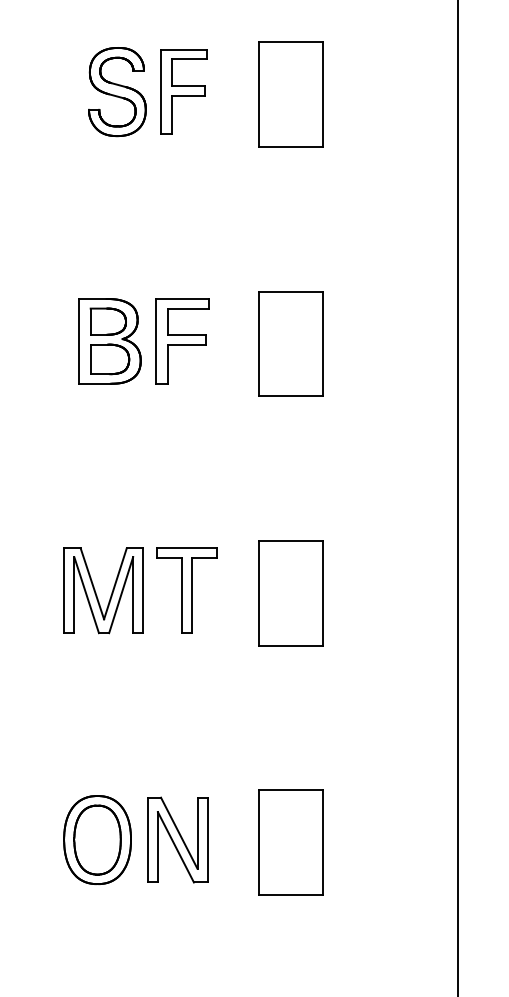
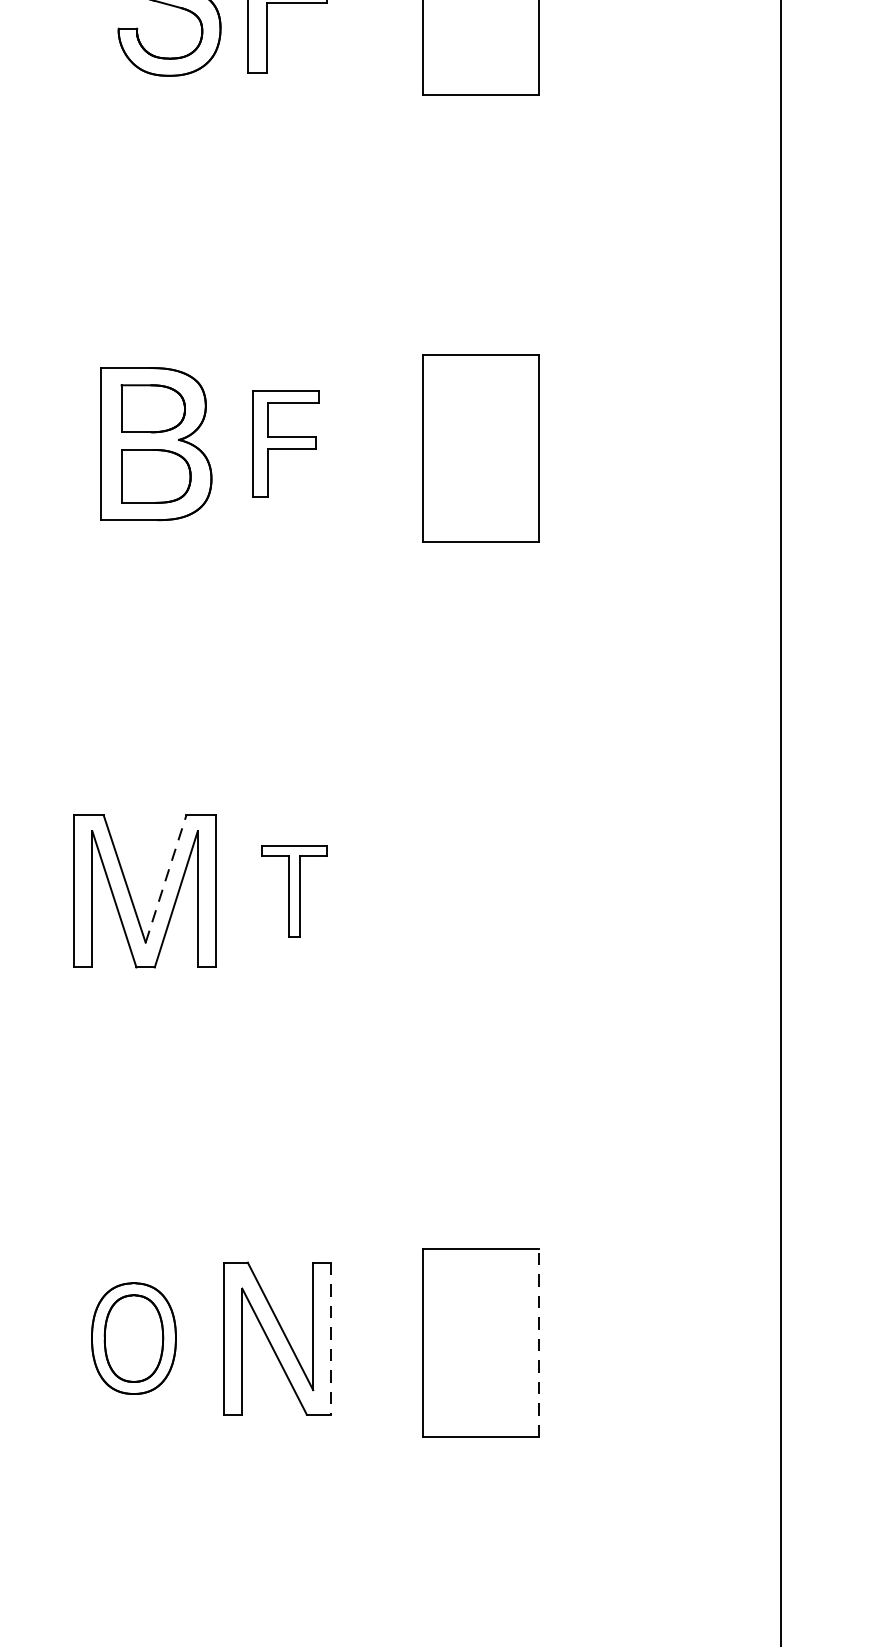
part: (182, 341) -> (286, 444), size x0.7
line: (115, 583) -> (166, 878), solid -> dashed
part: (186, 590) -> (293, 890), size x0.6
part: (290, 593) -> (480, 896), removed
part: (97, 839) -> (133, 1337), size x0.7
line: (207, 840) -> (331, 1339), solid -> dashed
line: (323, 842) -> (539, 1343), solid -> dashed

